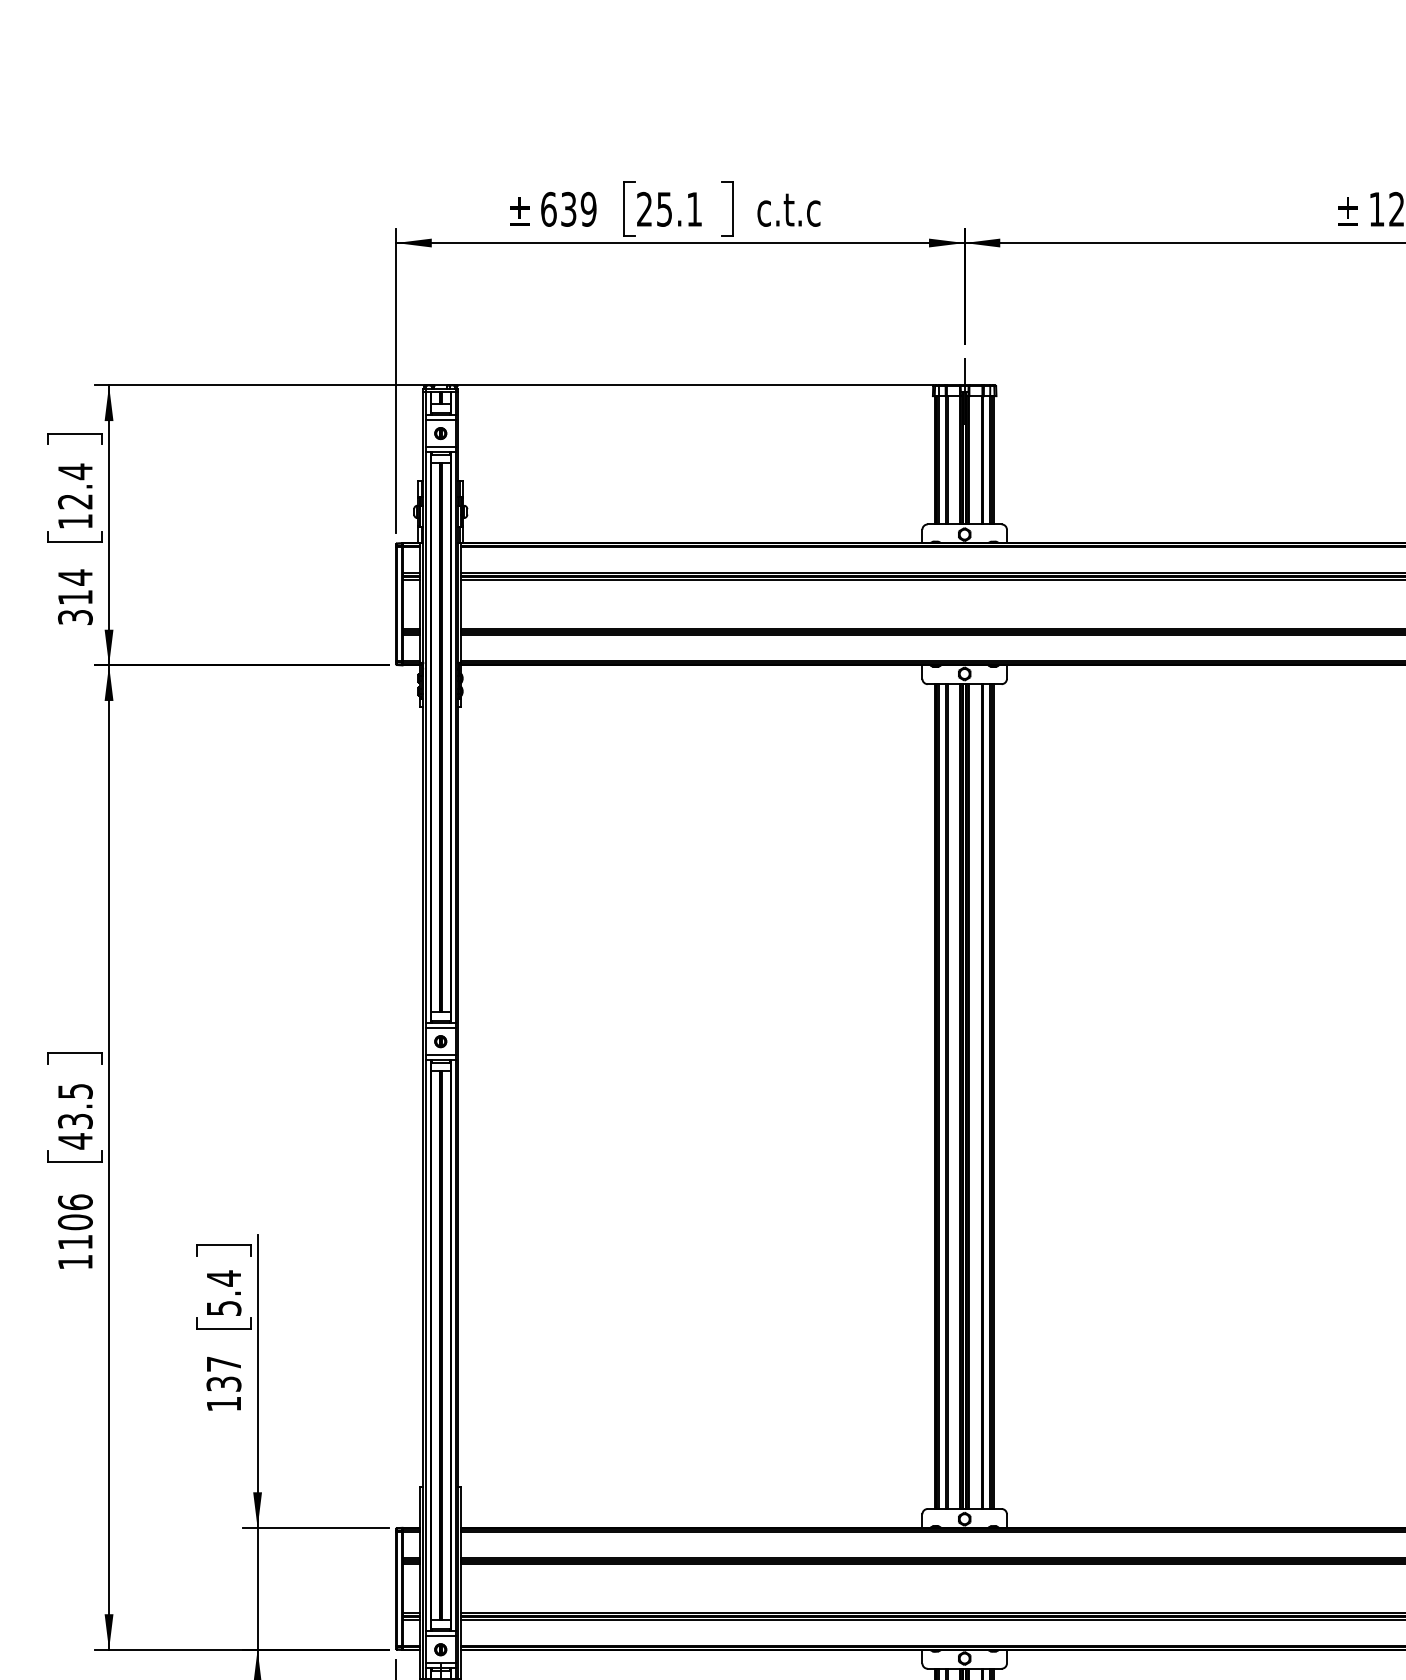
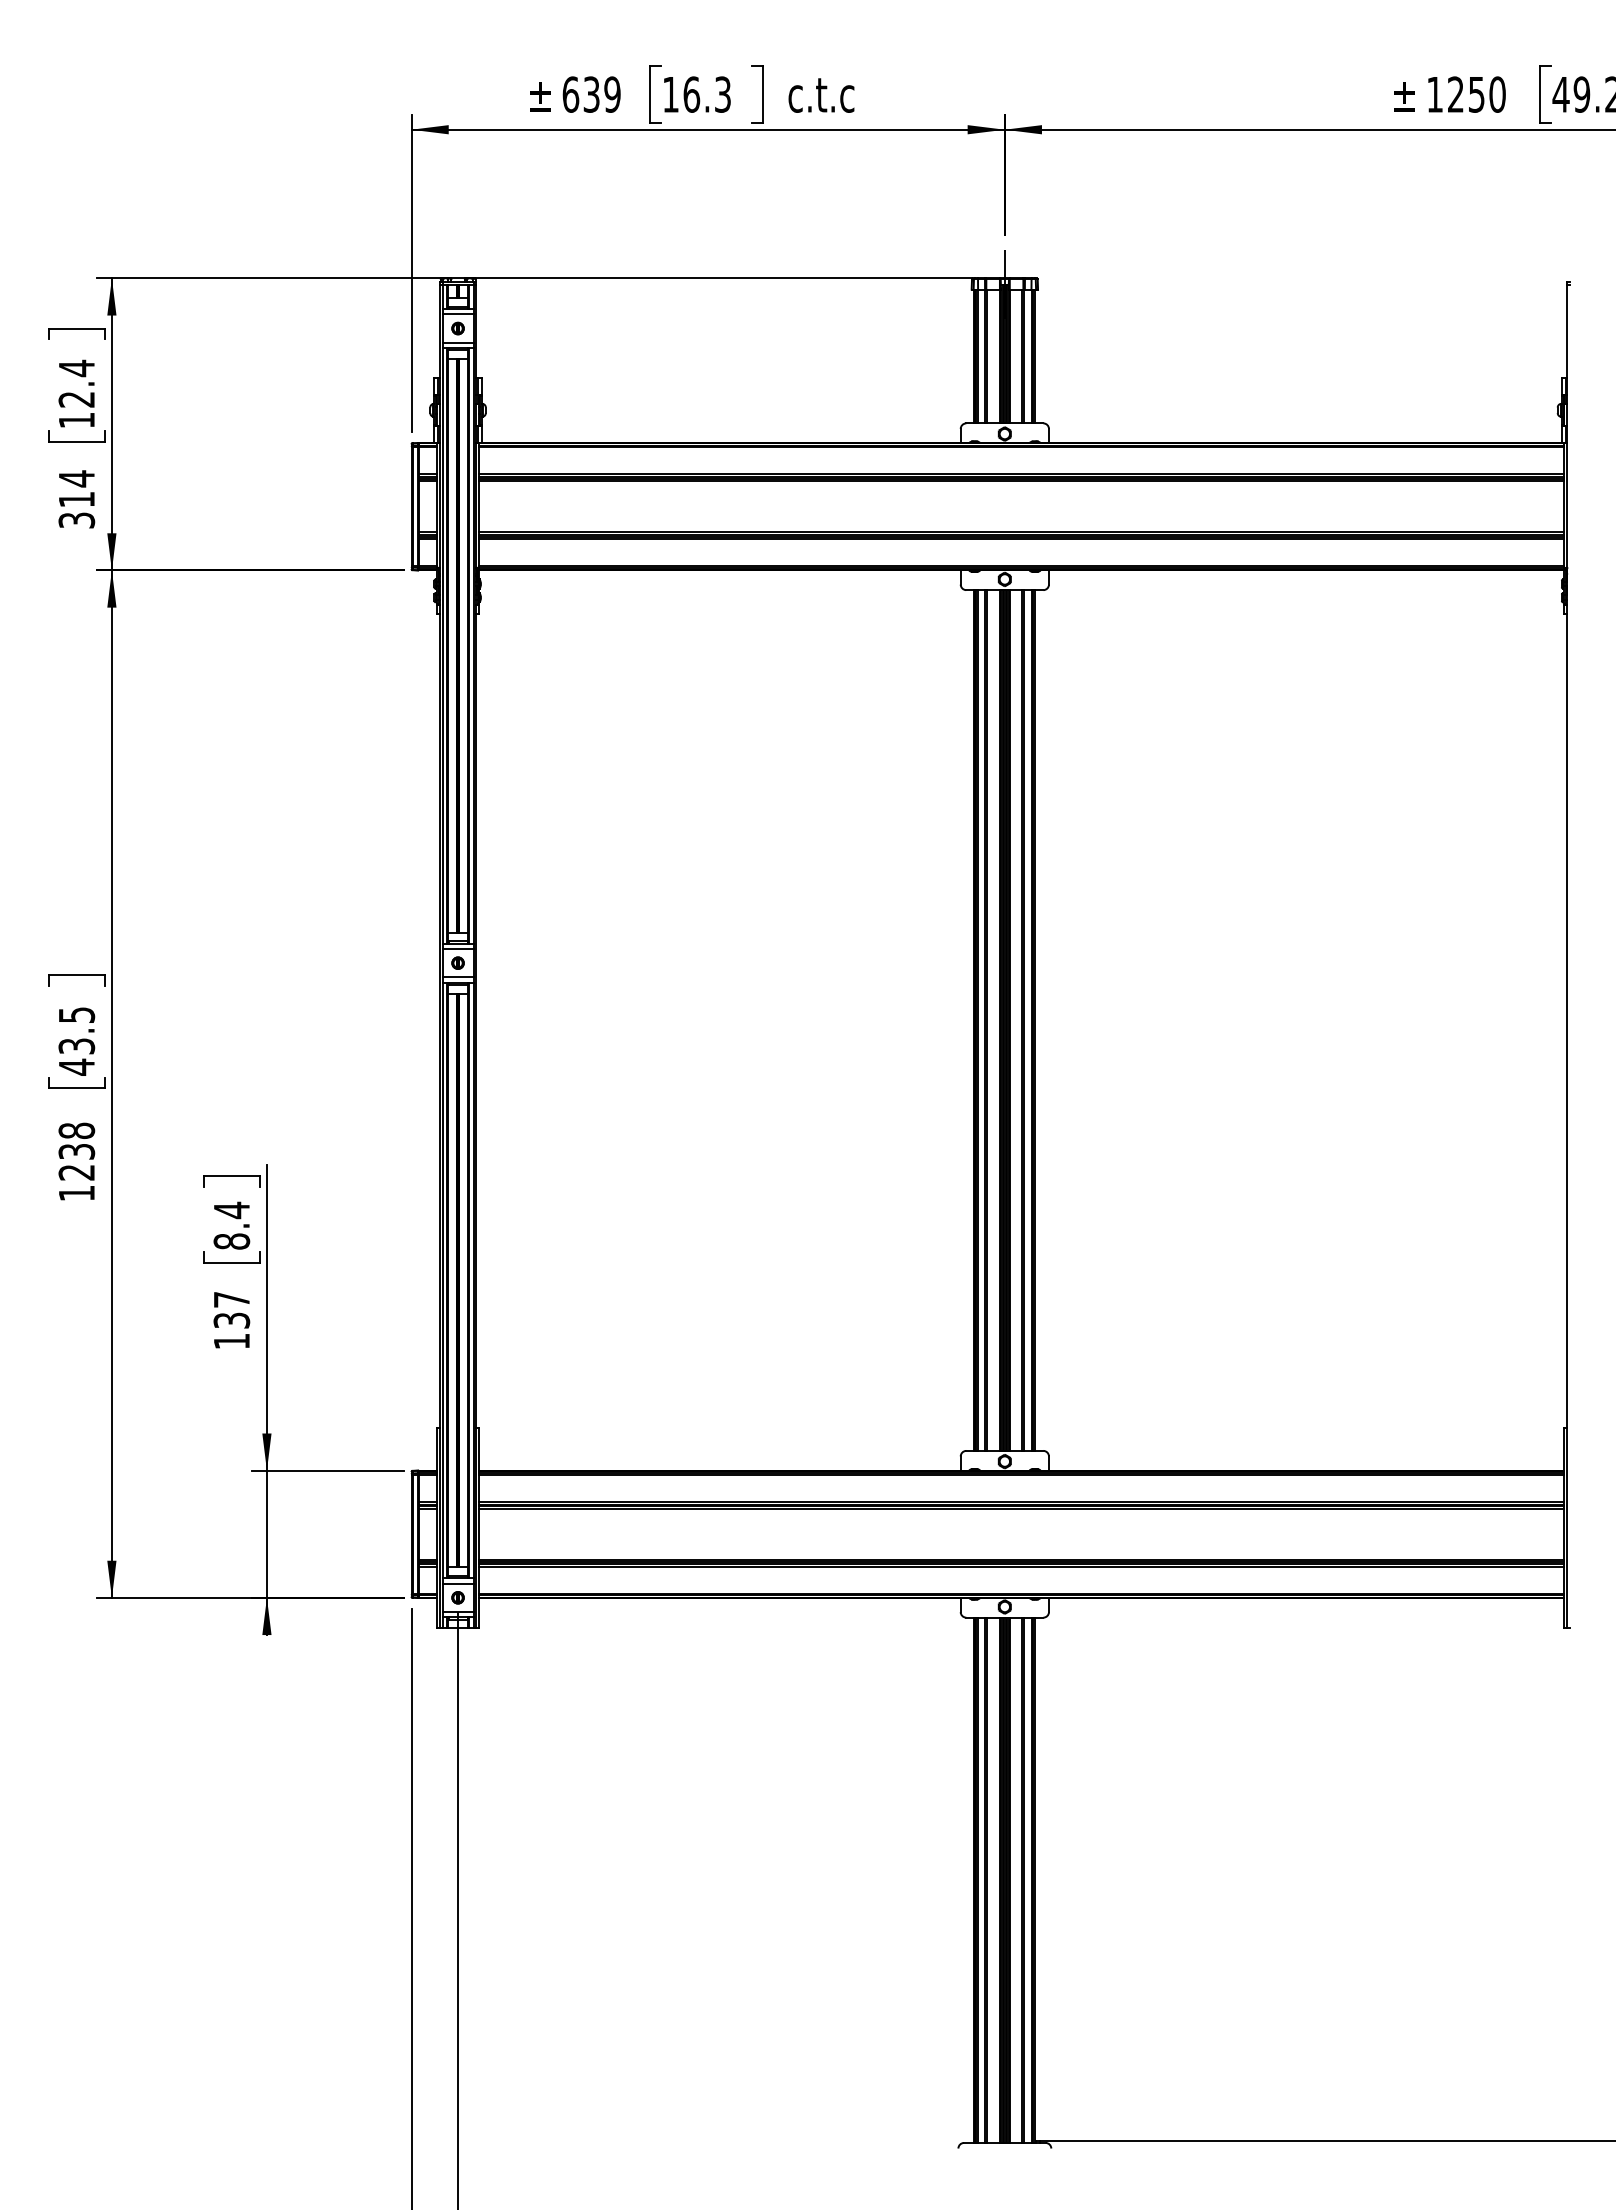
text: (669, 209) -> (696, 94), 25.1 -> 16.3
text: (75, 1222) -> (76, 1151), 1106 -> 1238
text: (223, 1308) -> (231, 1241), 5.4 -> 8.4

